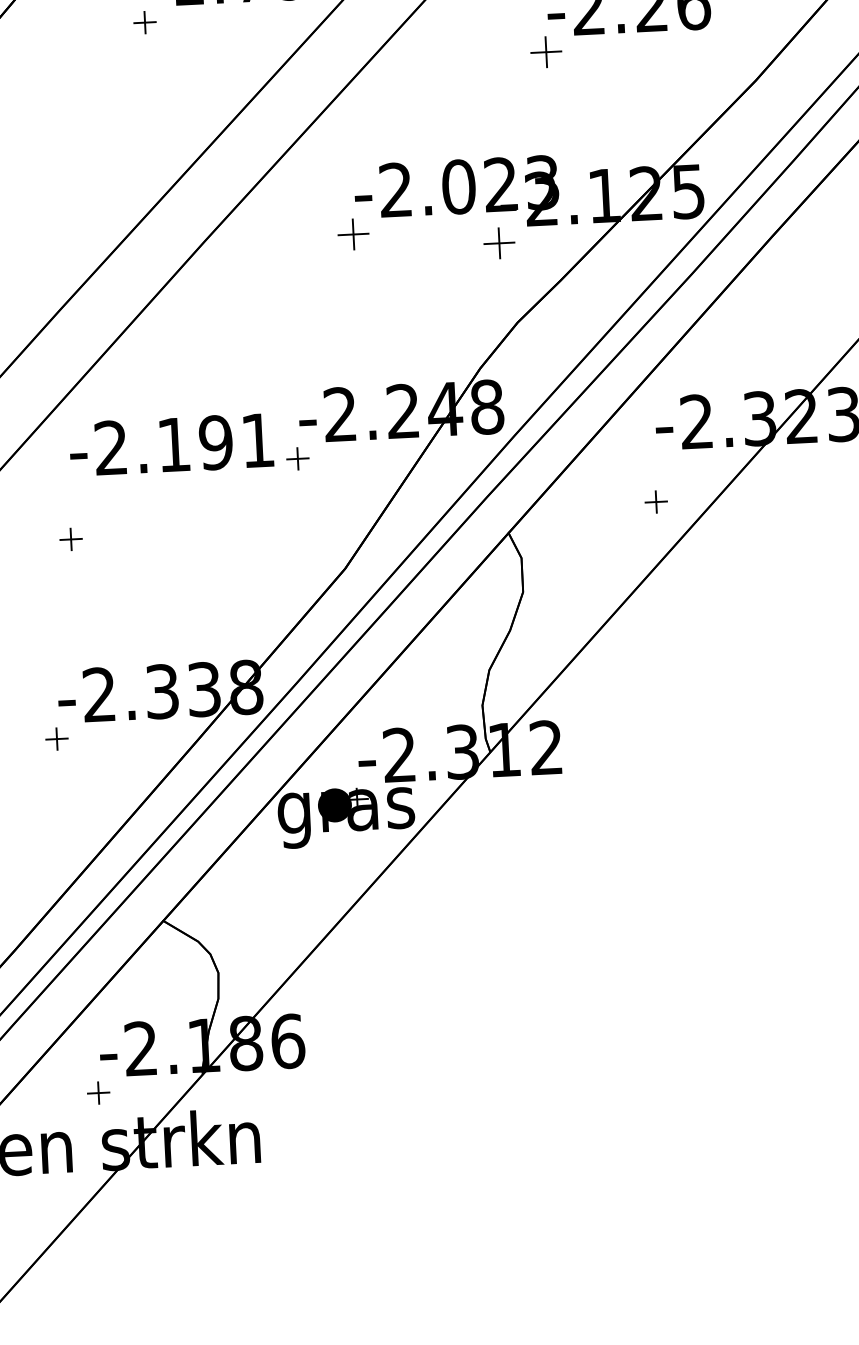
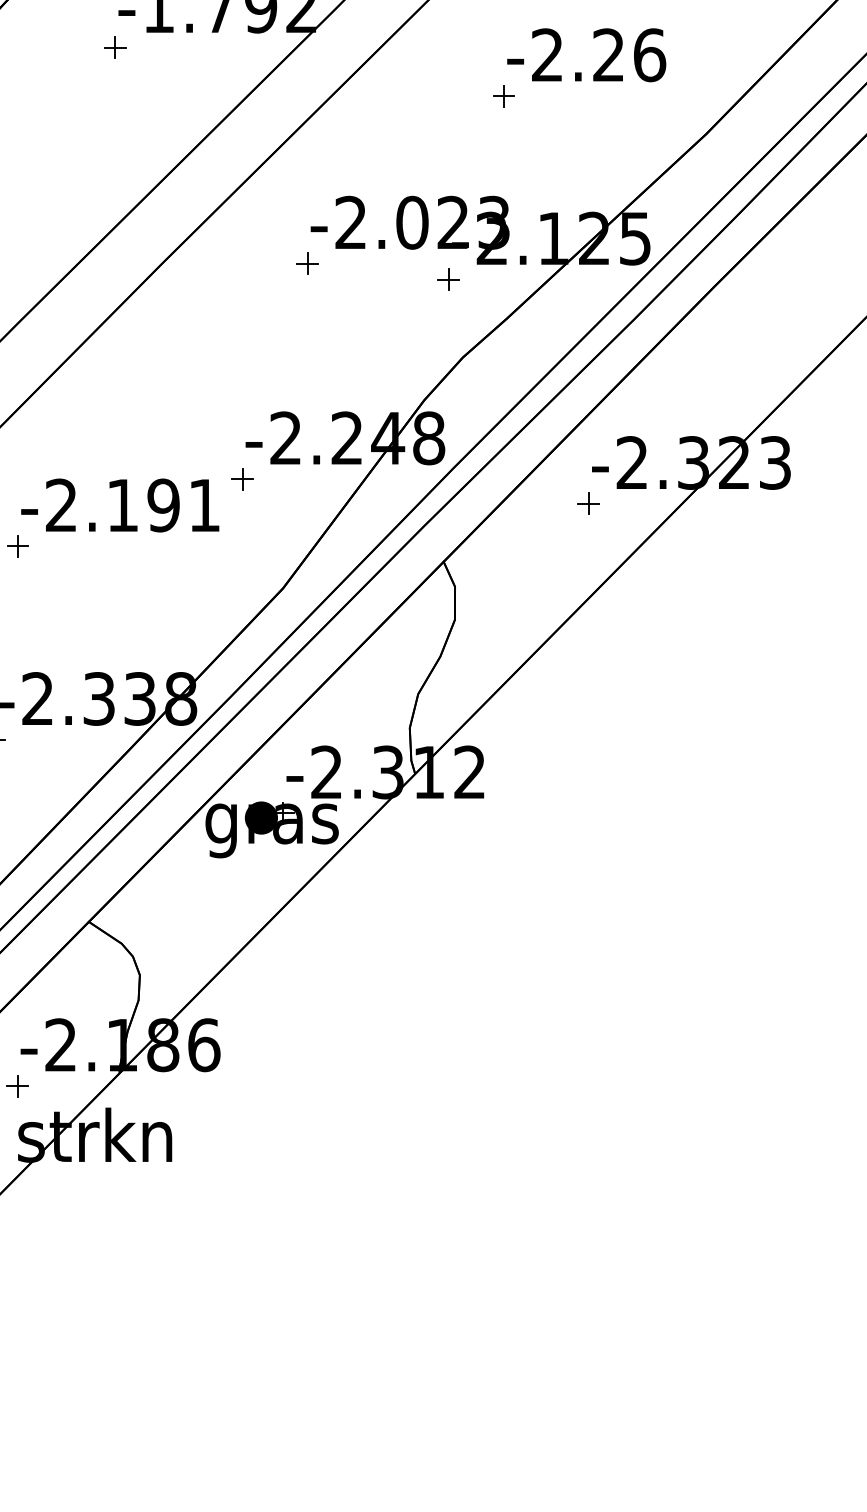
part: (545, 52) -> (503, 96), size x0.71
part: (353, 234) -> (307, 263), size x0.71
part: (498, 243) -> (448, 279), size x0.71
text: (171, 444) -> (120, 505), moved
part: (655, 501) -> (588, 503), moved

